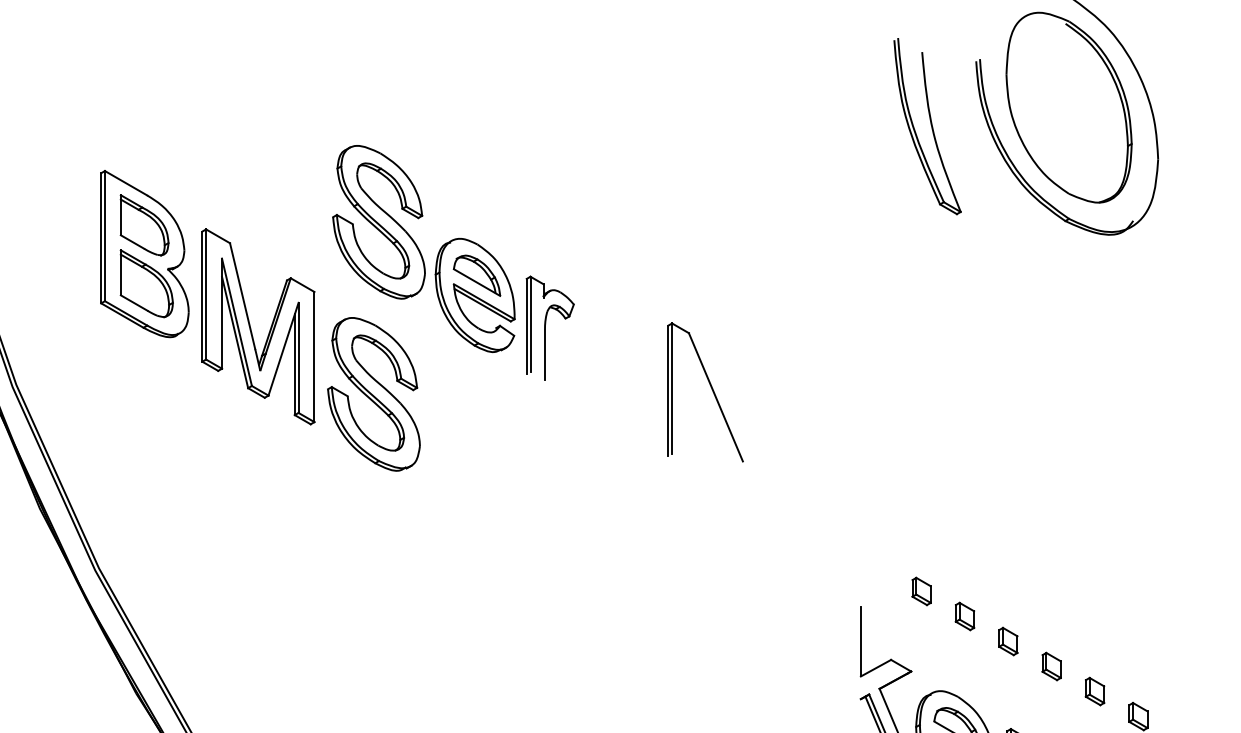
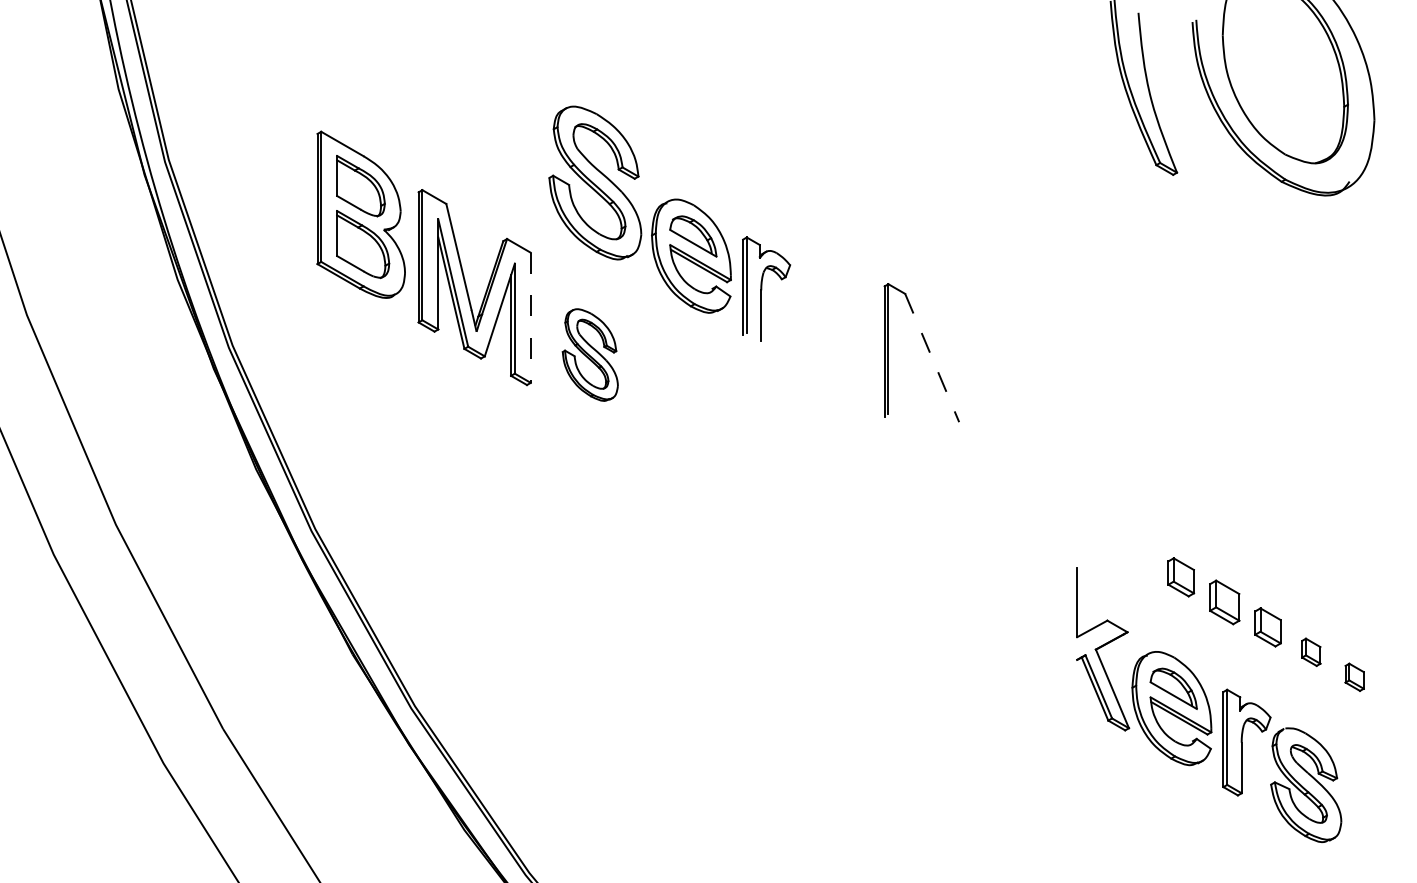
line: (314, 357) -> (530, 318), solid -> dashed
part: (374, 393) -> (590, 354), size x0.6
line: (716, 397) -> (932, 358), solid -> dashed
part: (921, 590) -> (1137, 551), removed
part: (965, 615) -> (1181, 576), size x1.4
part: (1008, 640) -> (1224, 601), size x1.6
part: (1051, 665) -> (1267, 626), size x1.4

